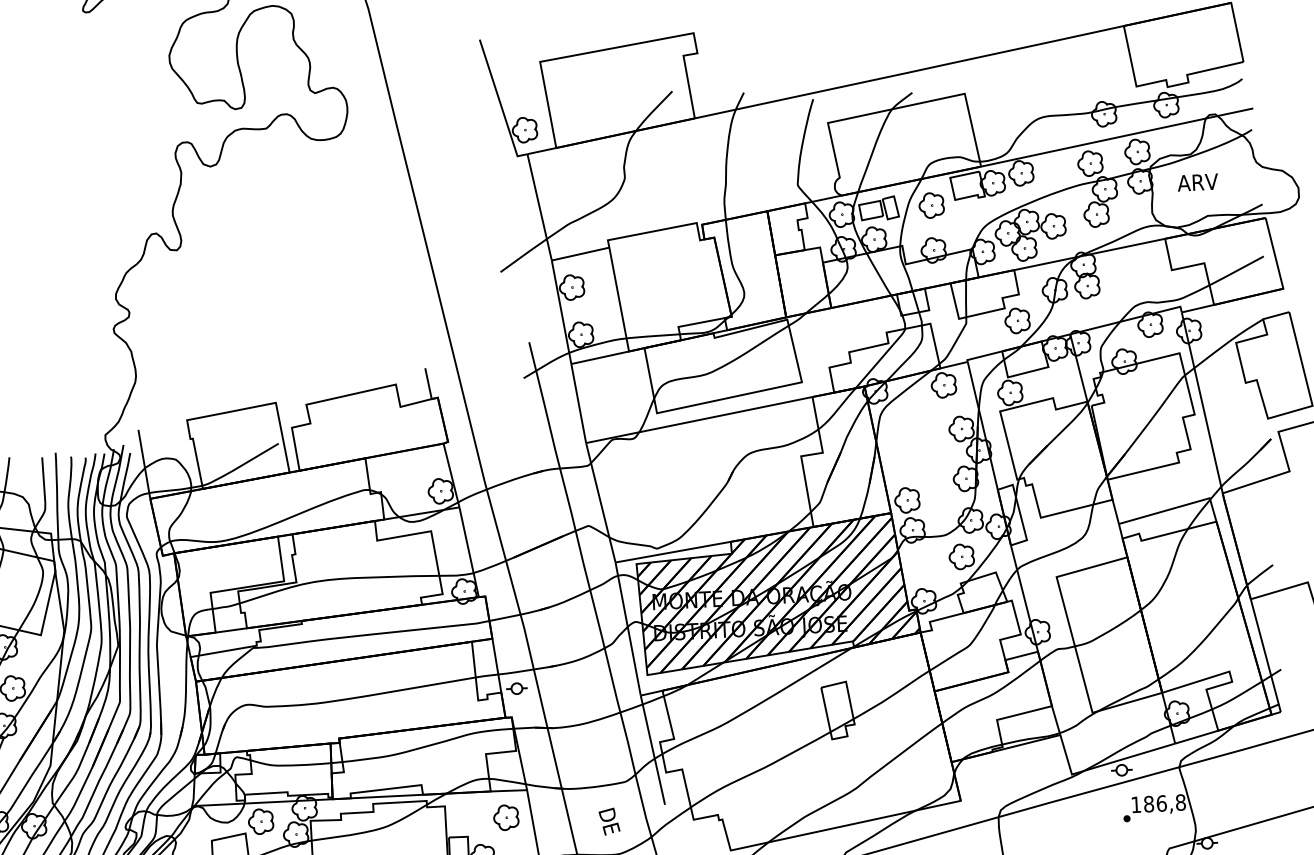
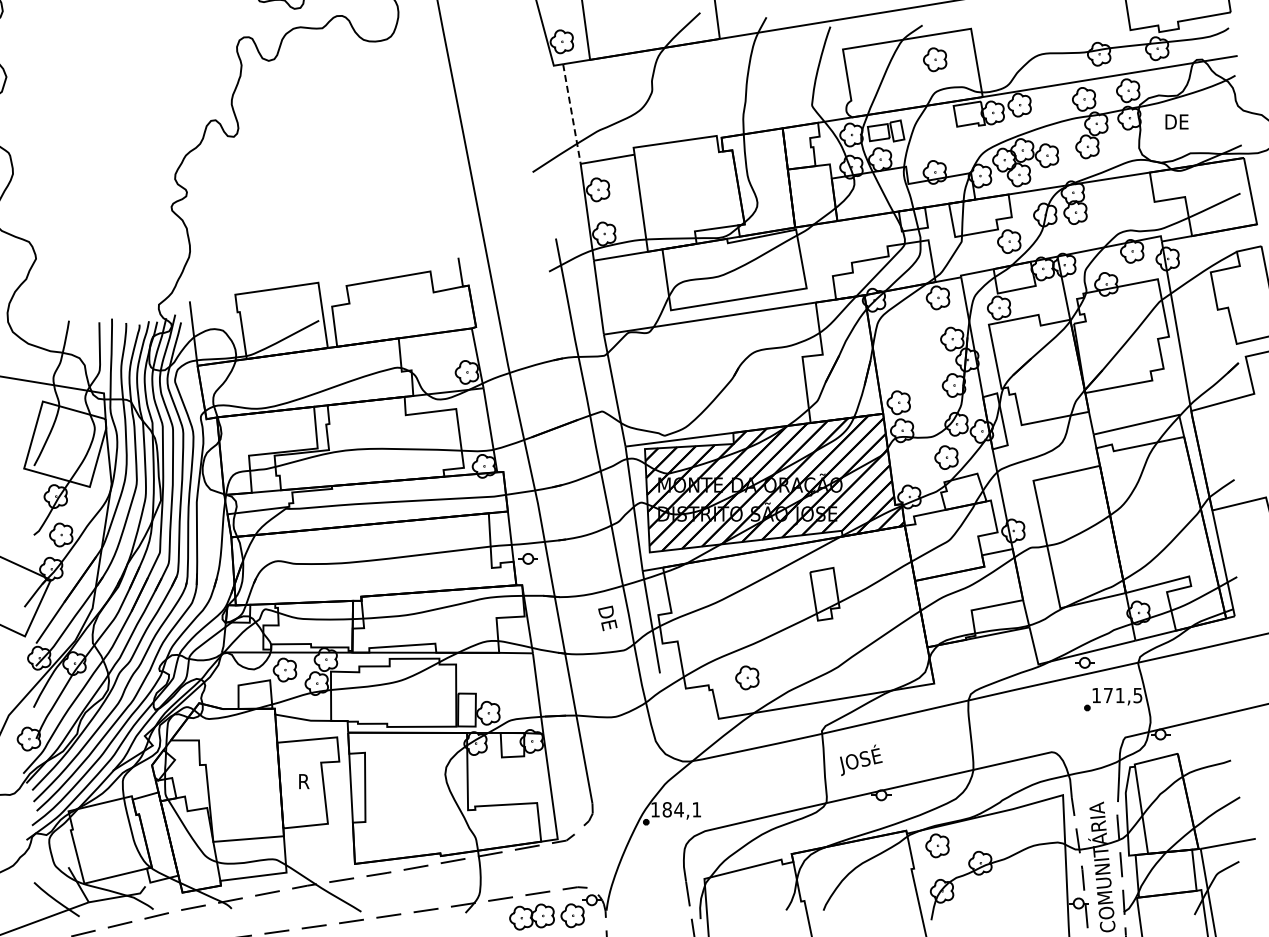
text: (1197, 182) -> (1182, 121), ARV -> DE
part: (932, 205) -> (935, 59), moved
line: (539, 207) -> (571, 114), solid -> dashed
text: (1164, 803) -> (1122, 695), 186,8 -> 171,5
part: (506, 817) -> (747, 677), moved
text: (609, 821) -> (607, 618), moved

